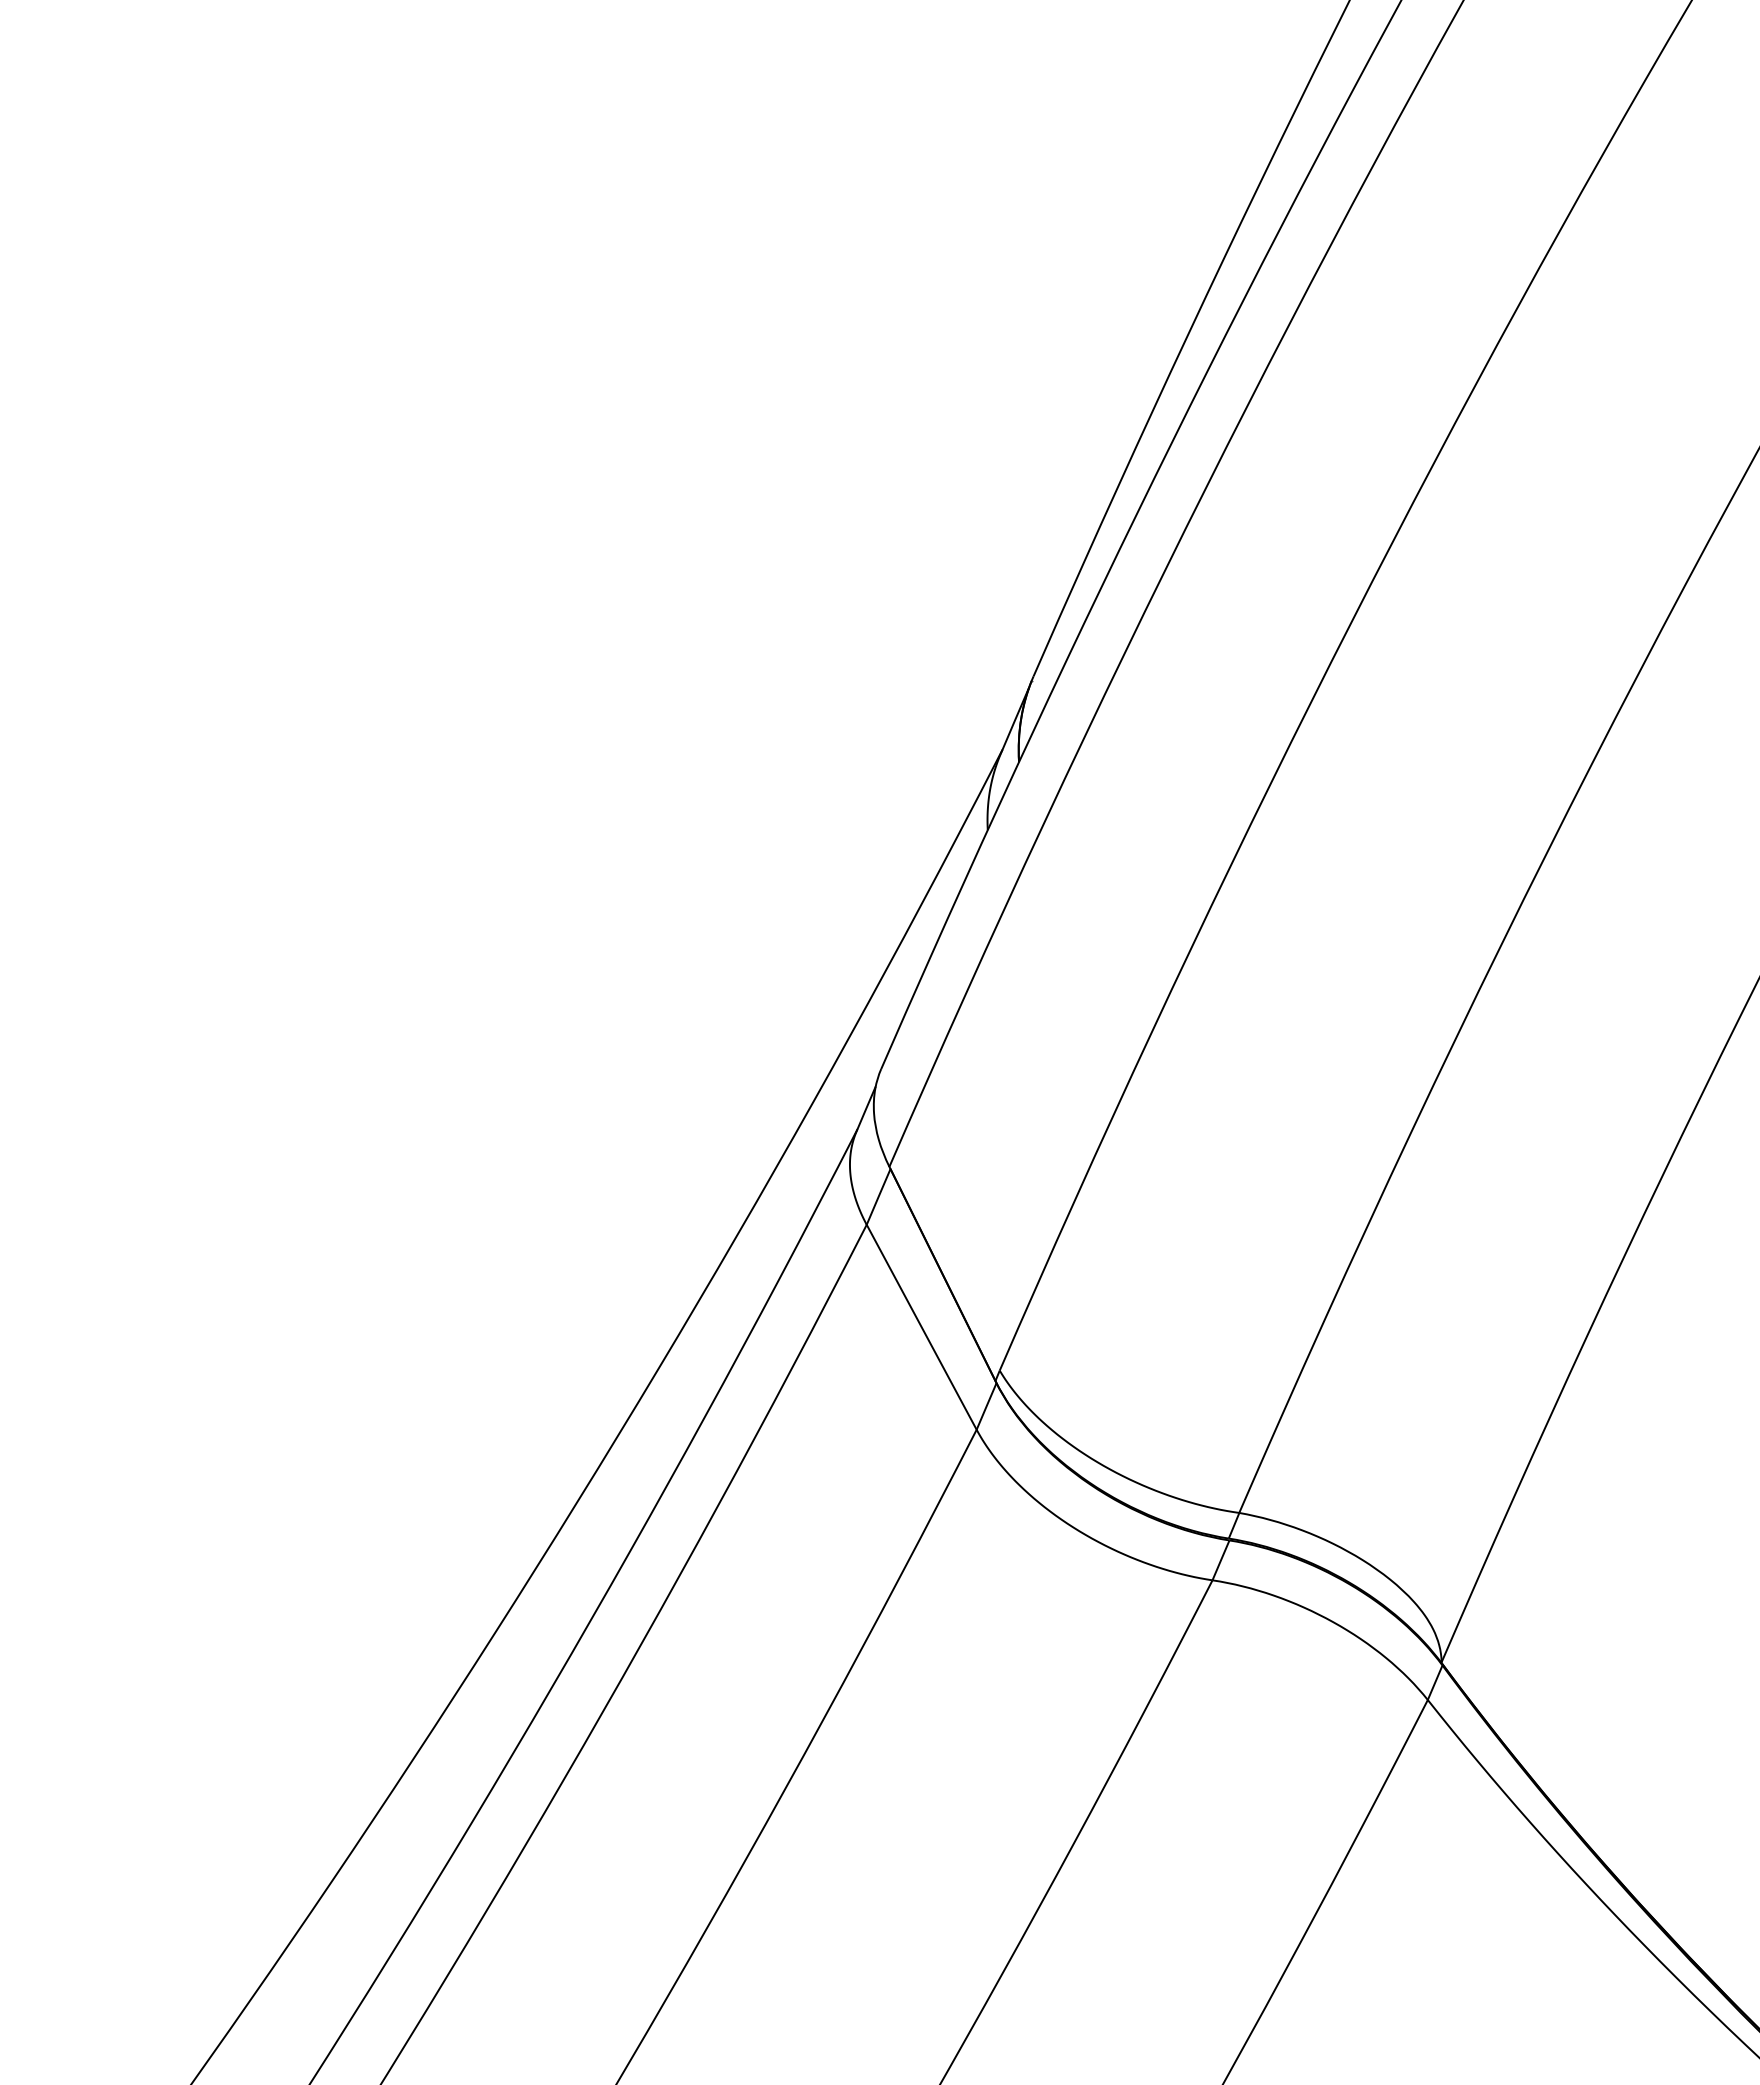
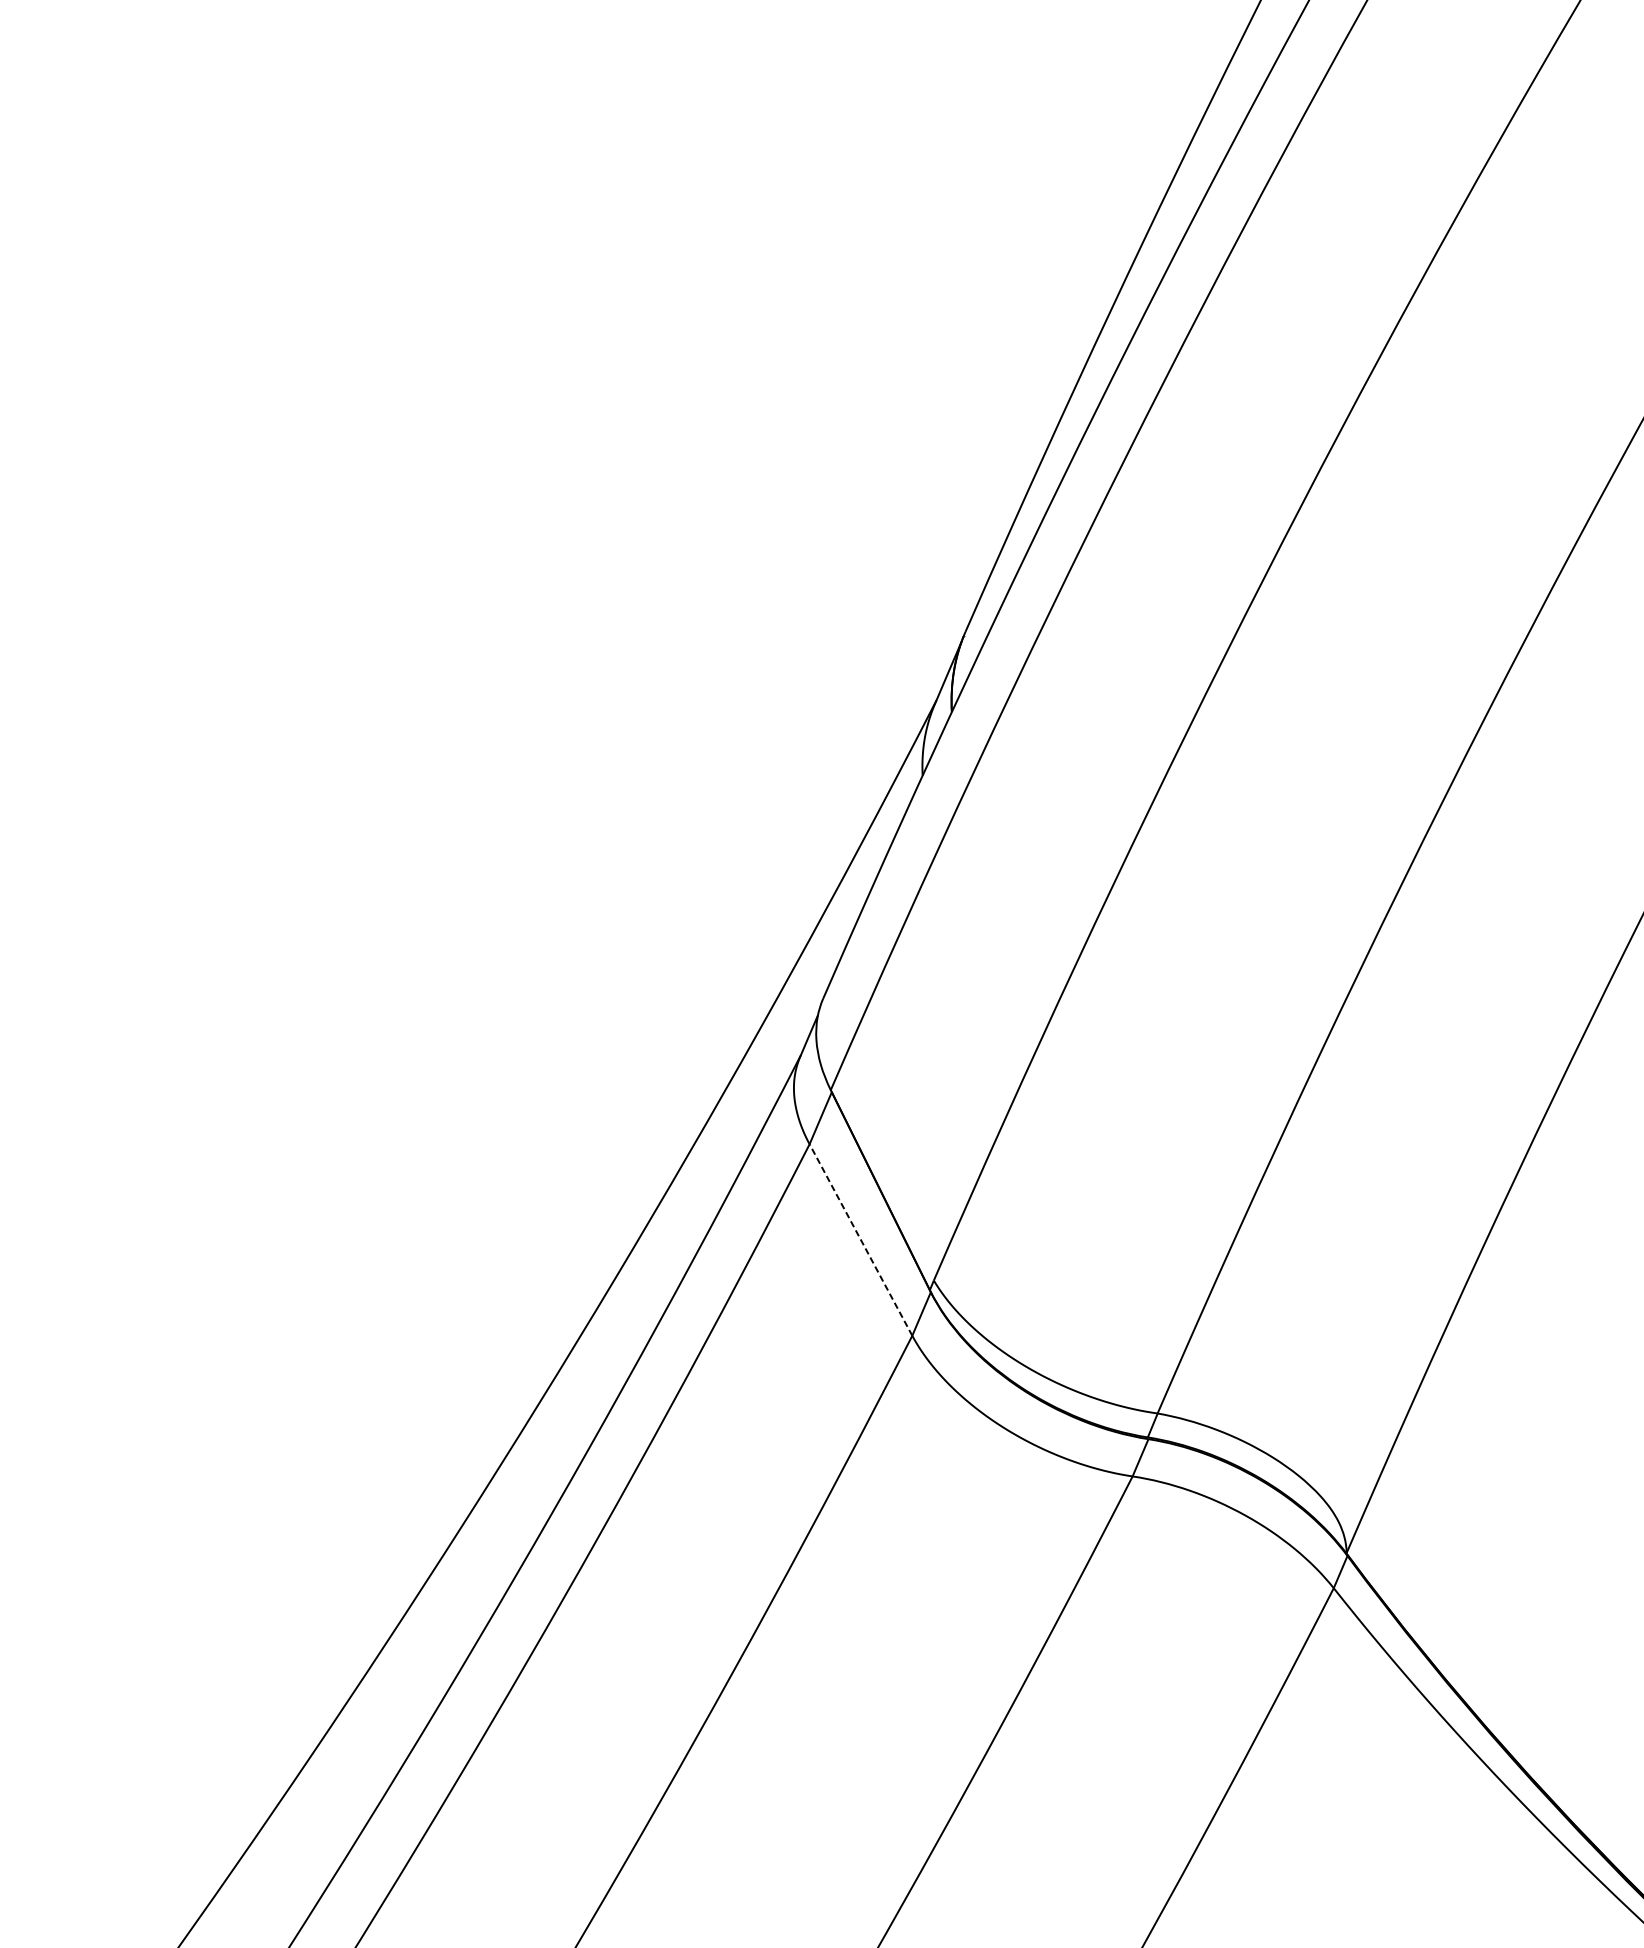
line: (921, 1326) -> (860, 1239), solid -> dashed

